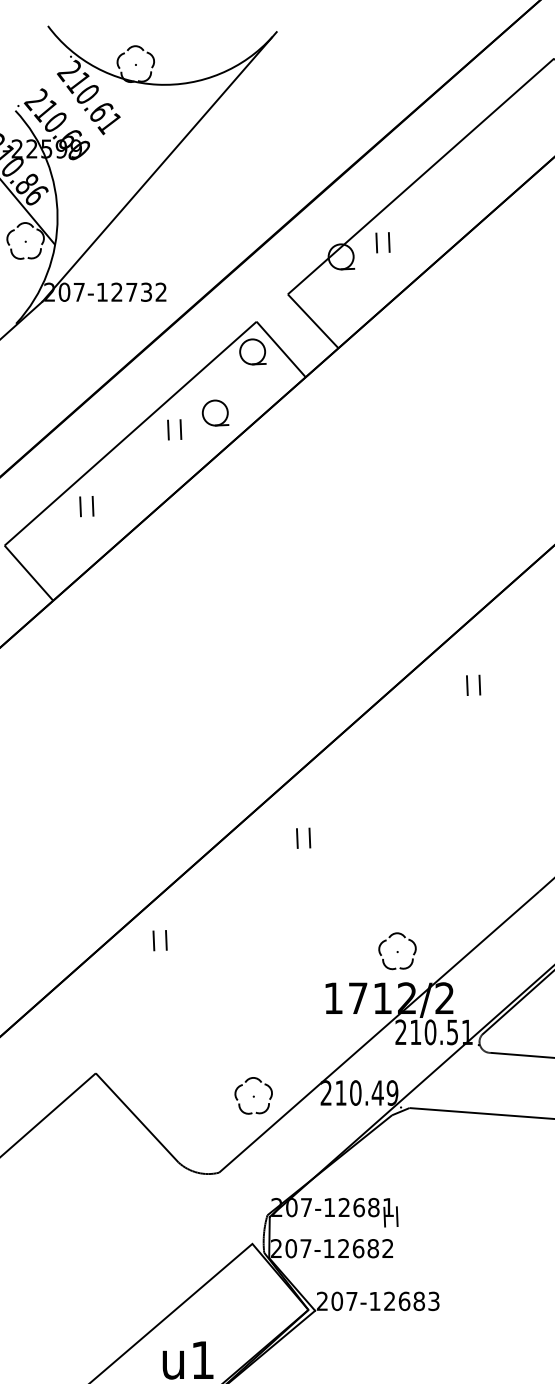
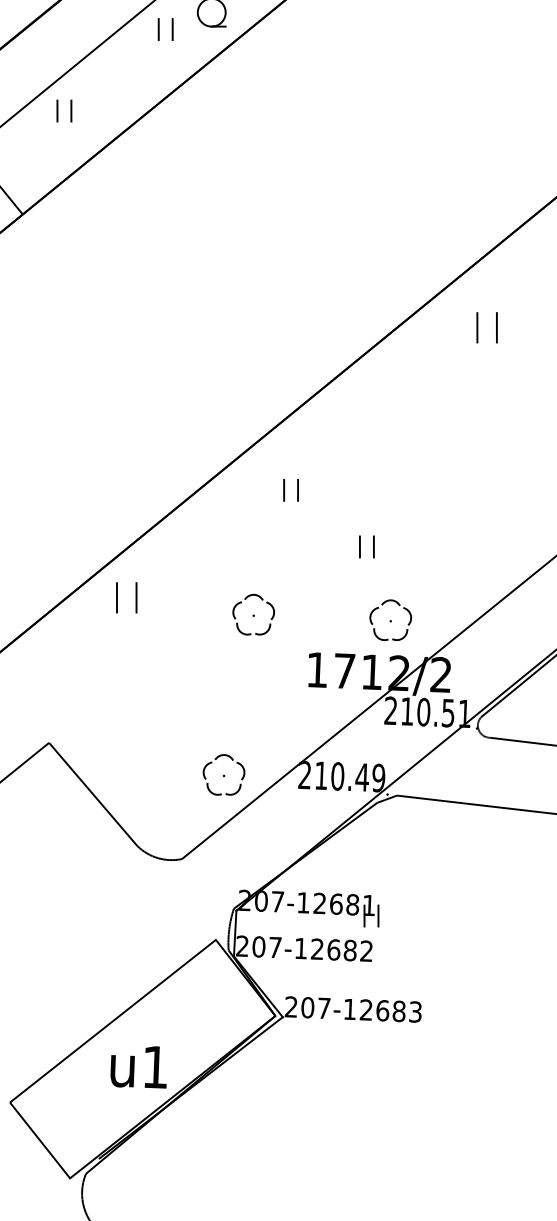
part: (473, 684) -> (487, 326), size x1.4
part: (373, 885) -> (366, 546), added
part: (159, 940) -> (125, 597), size x1.4
part: (274, 951) -> (253, 615), added

